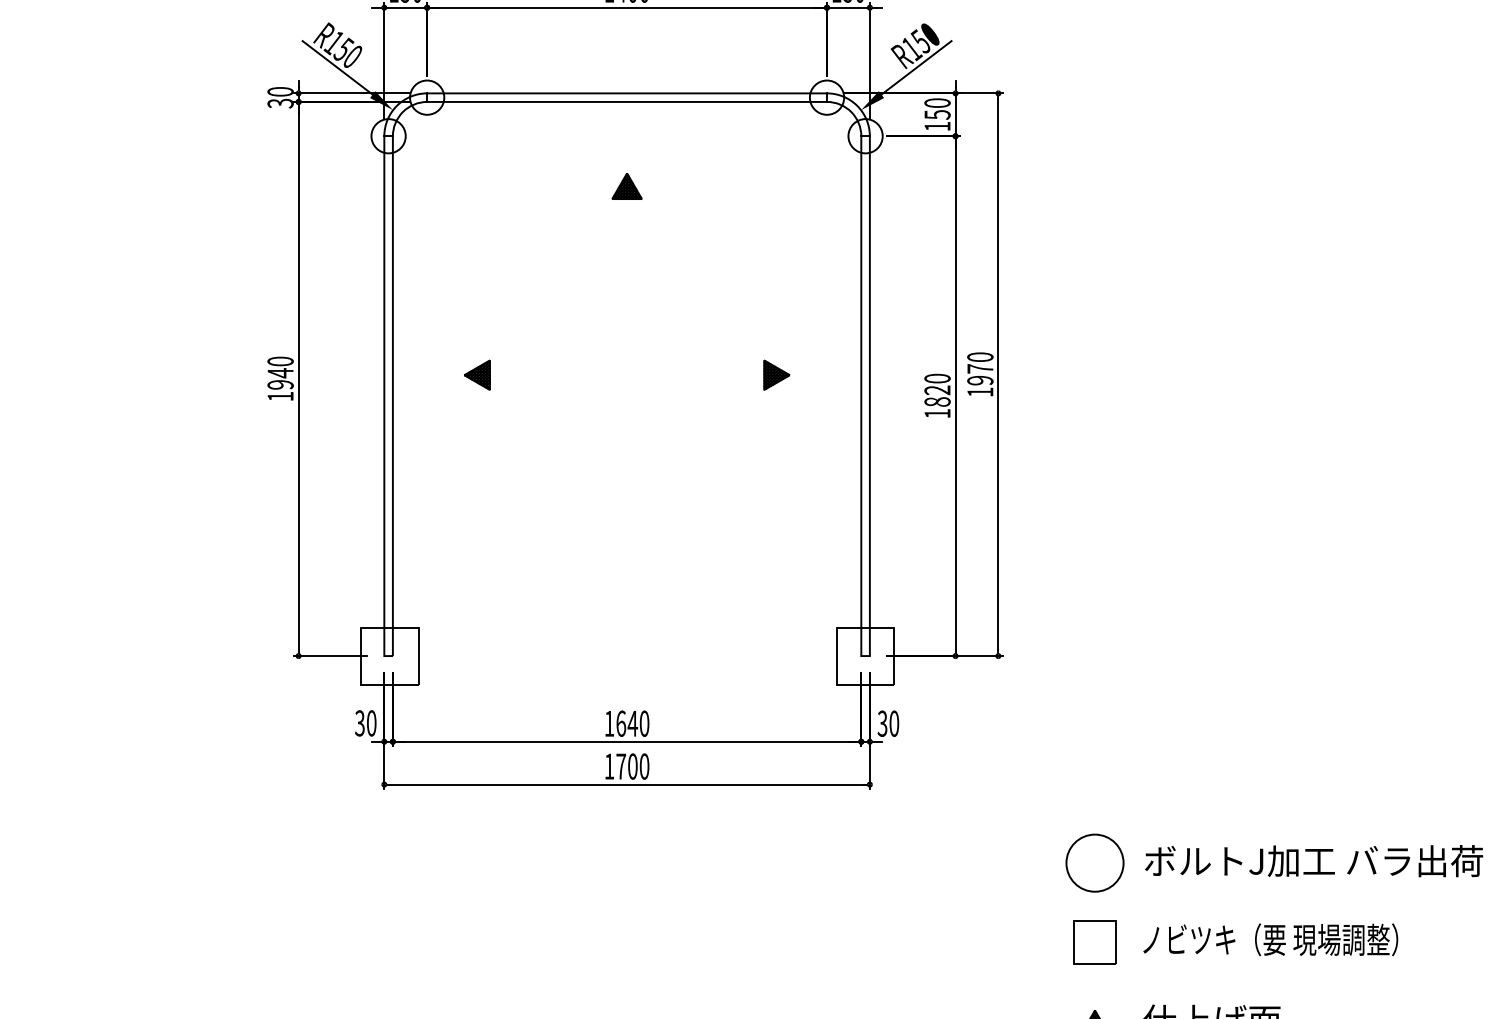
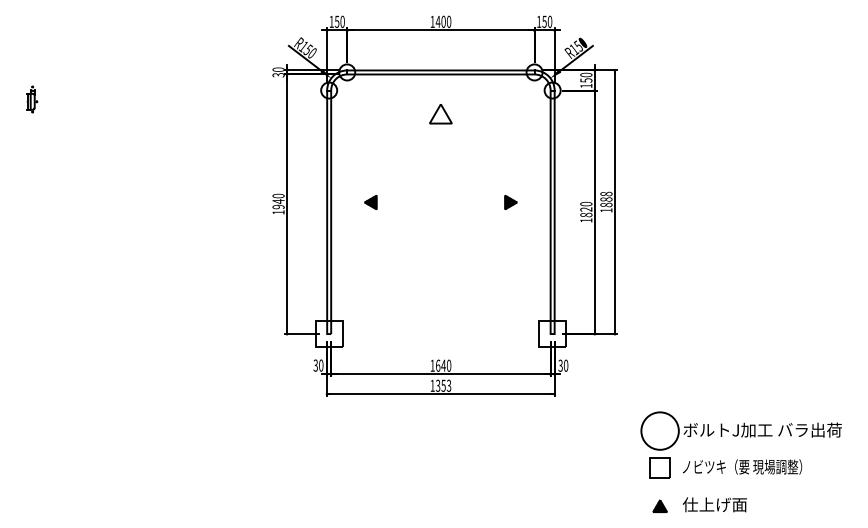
part: (626, 185) -> (440, 113), size x1.6
text: (980, 368) -> (606, 199), 1970 -> 1888
text: (632, 765) -> (443, 385), 1700 -> 1353
circle: (1093, 861) -> (659, 430), size x1.4

